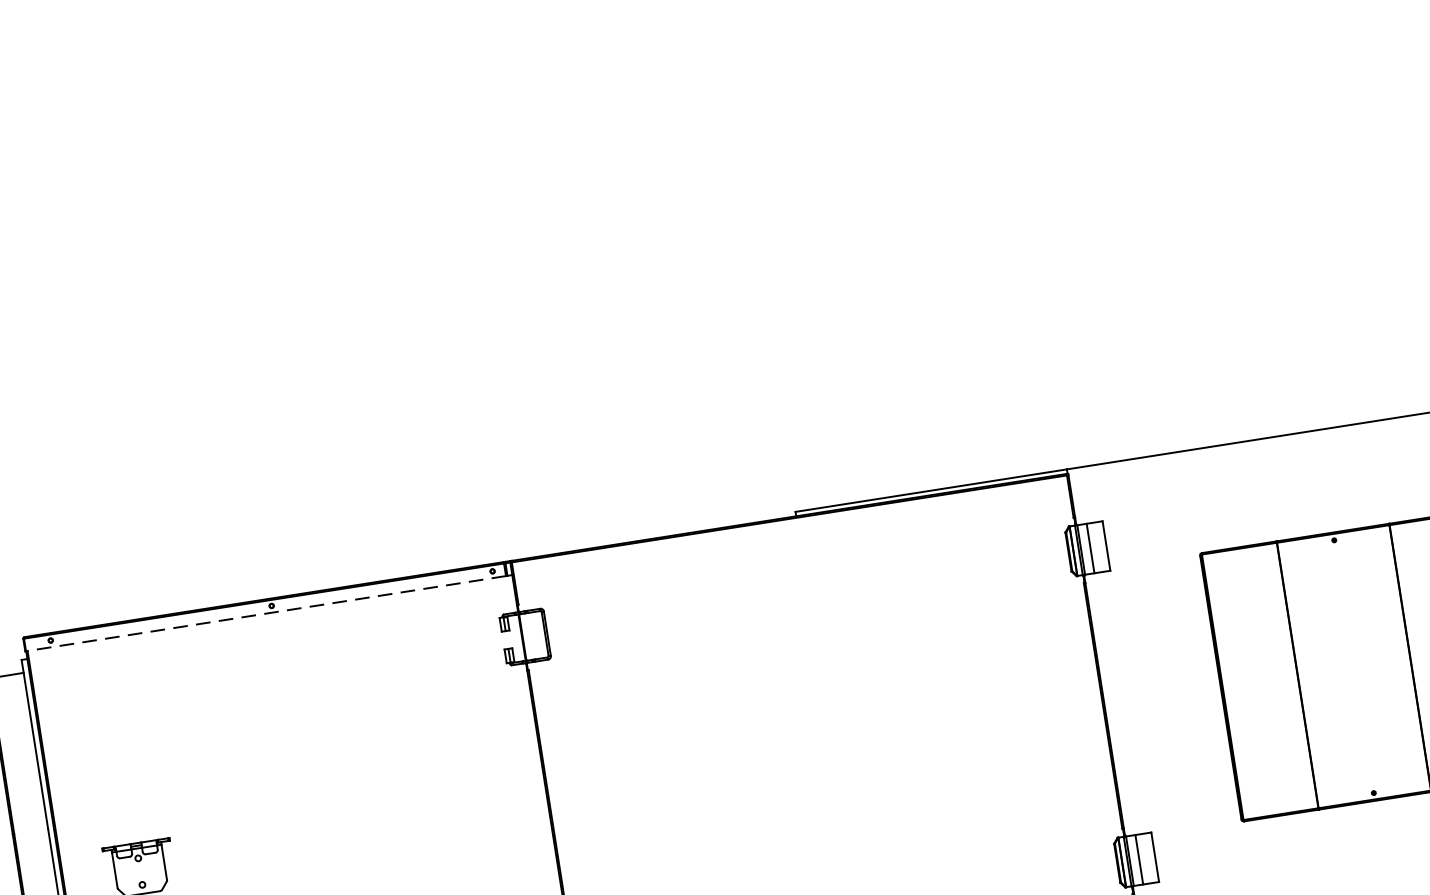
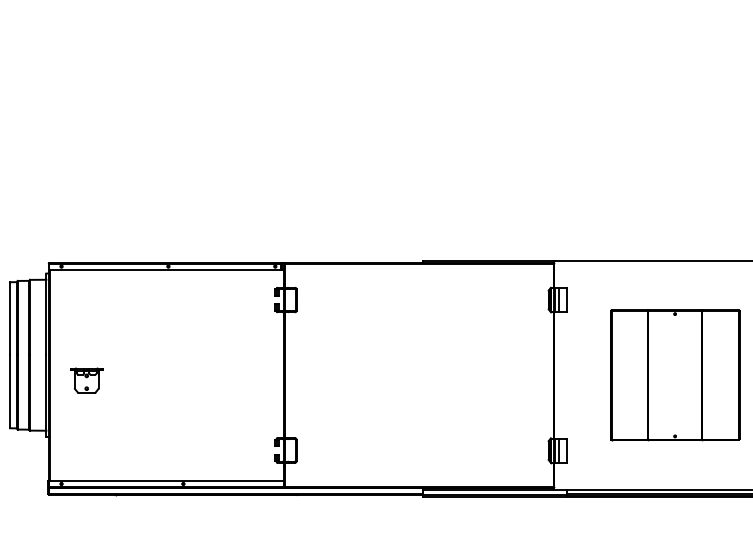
line: (264, 613) -> (164, 269), dashed -> solid

